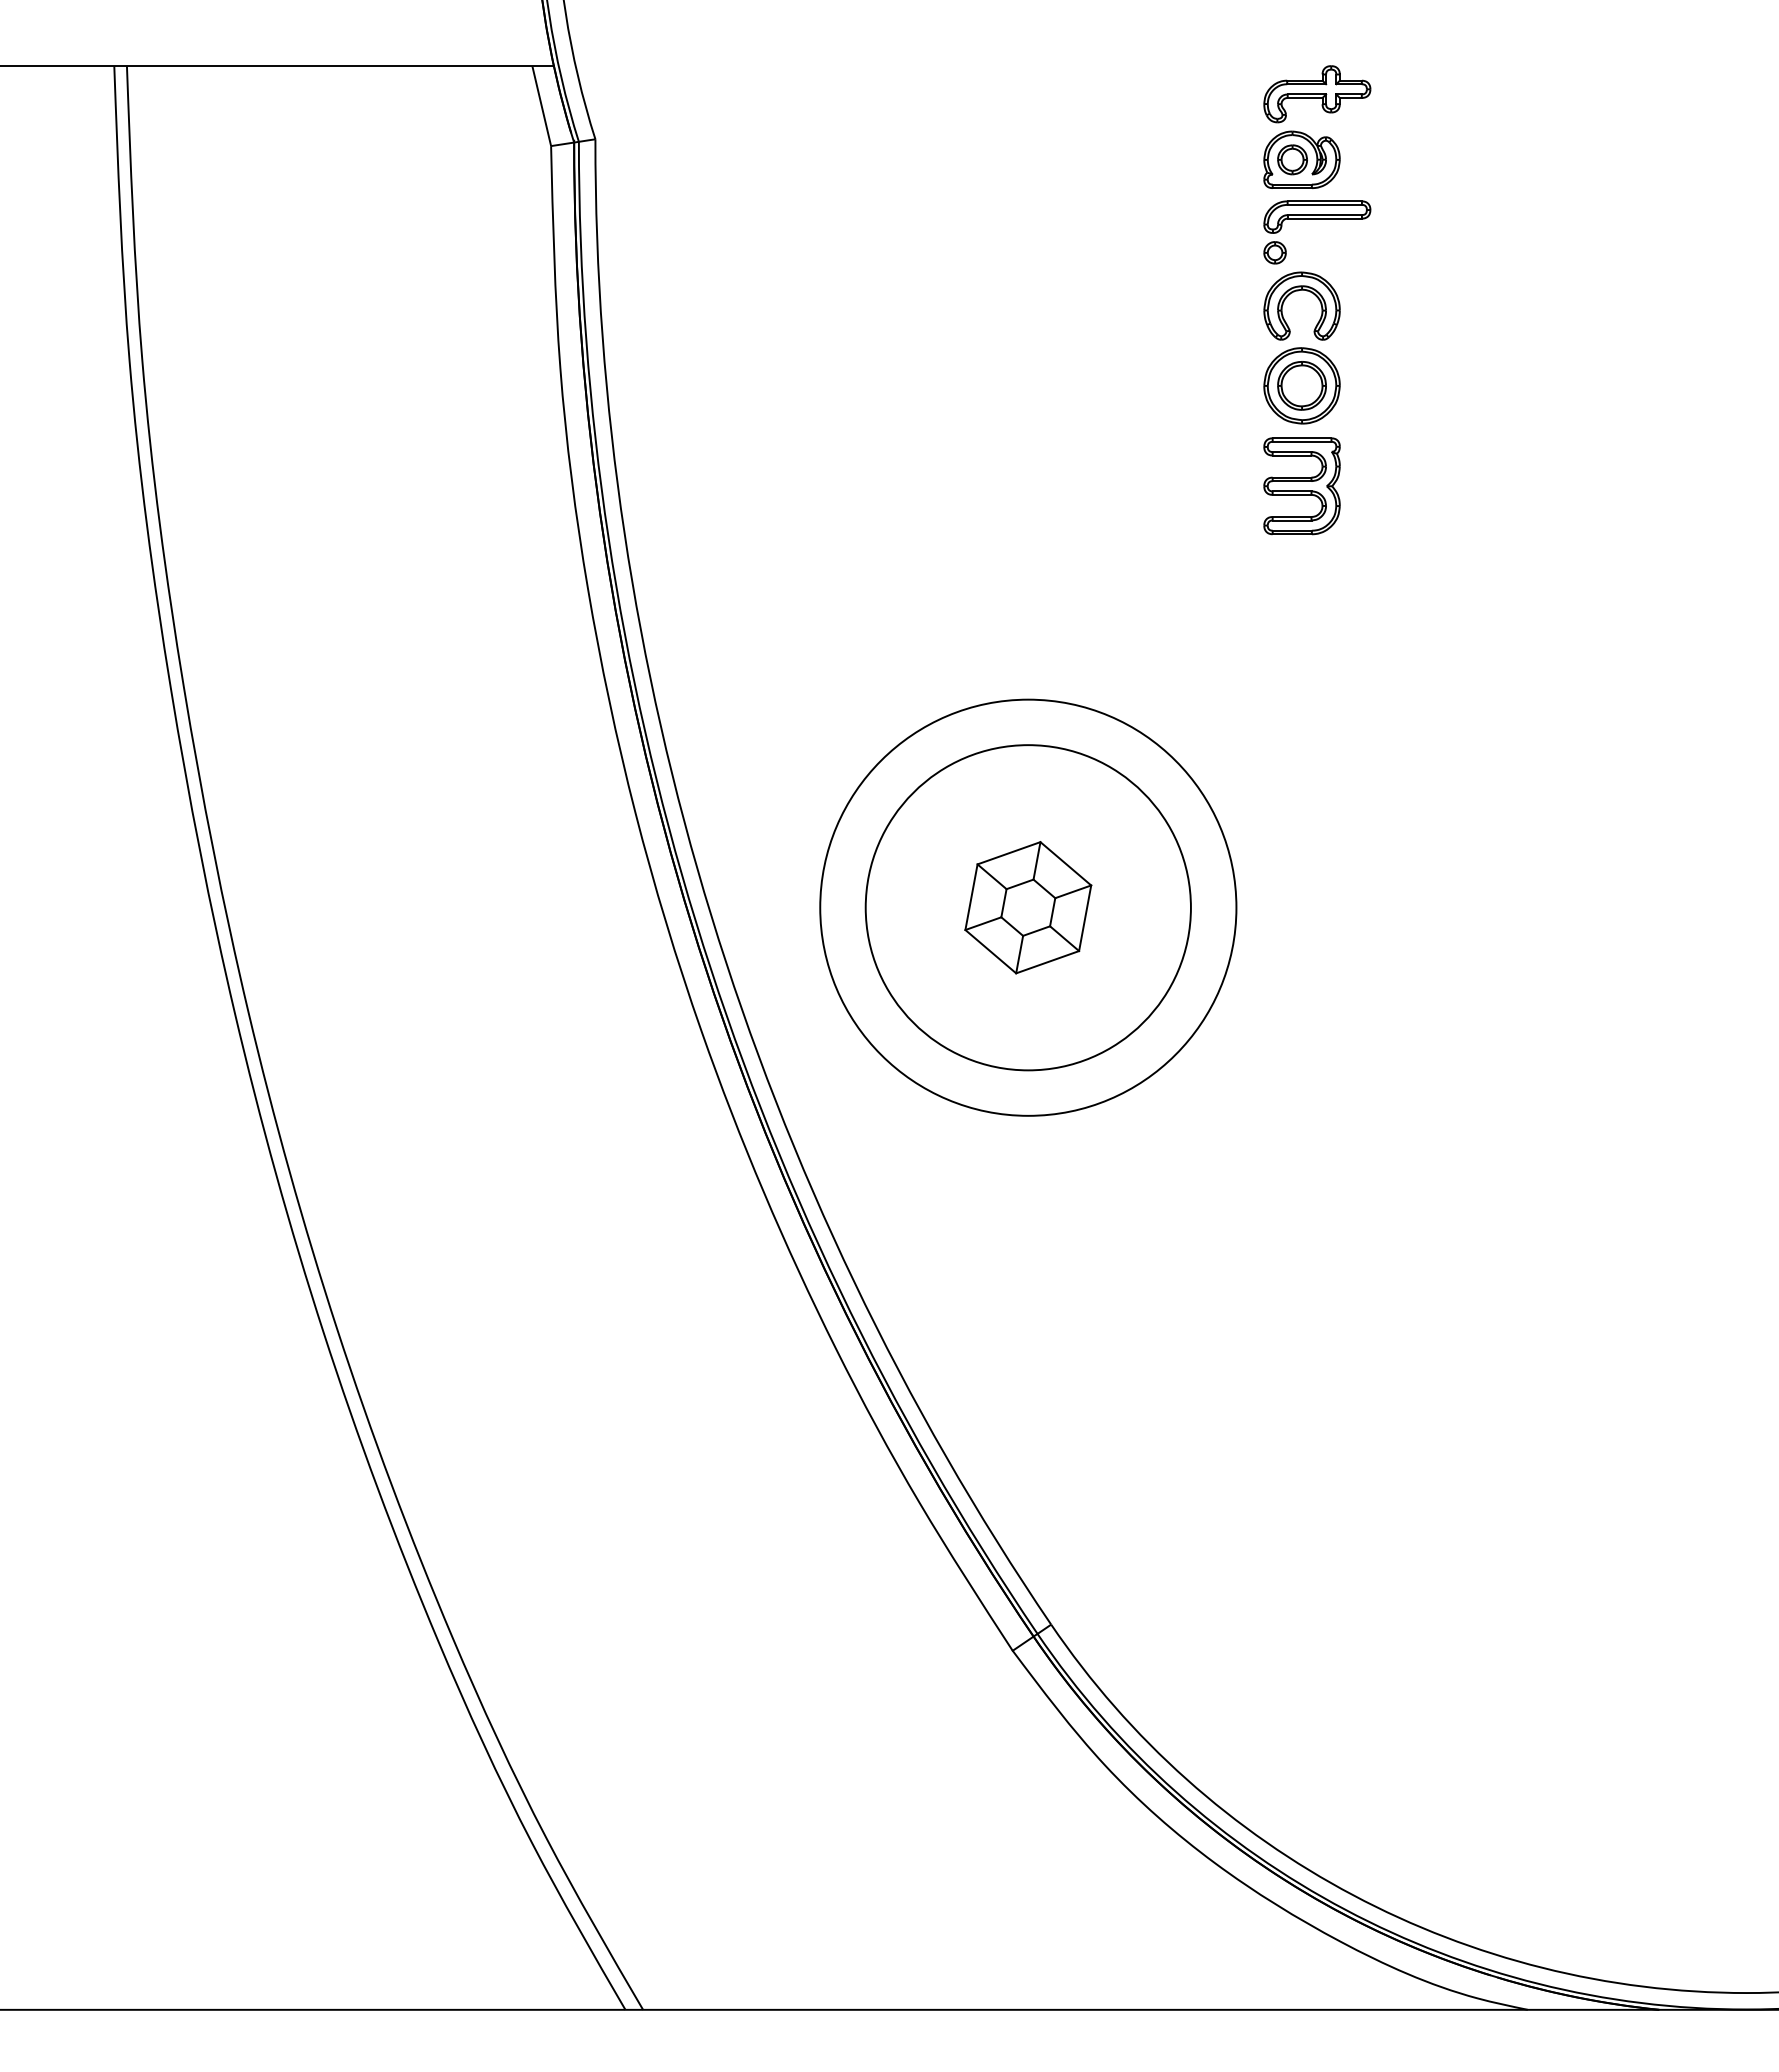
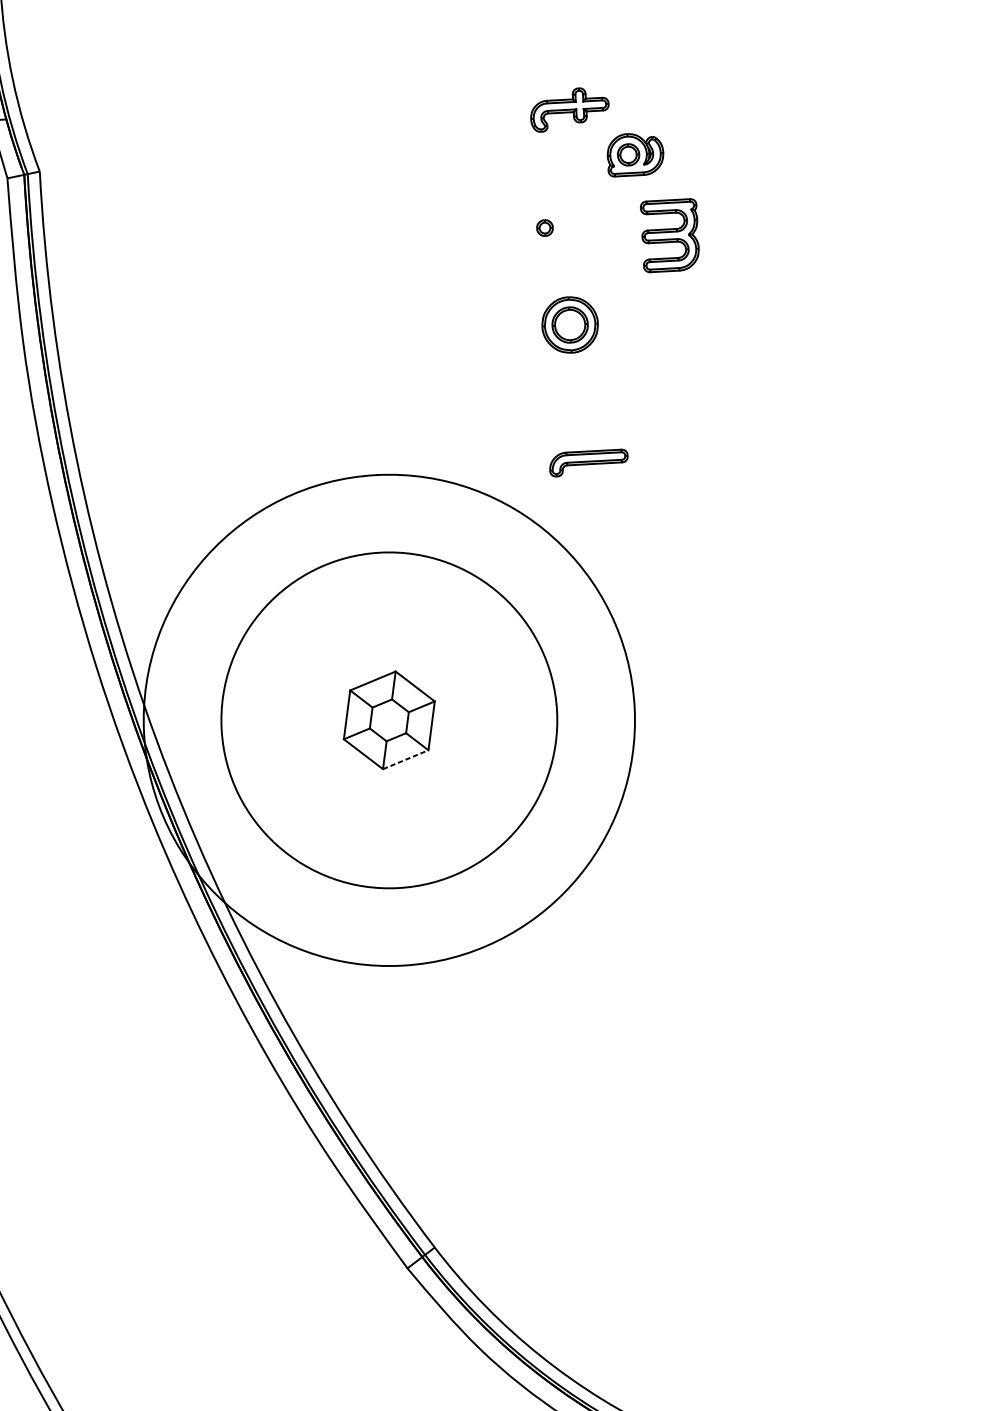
part: (1301, 159) -> (635, 154), moved
part: (1317, 216) -> (589, 462), moved
part: (1298, 291) -> (563, 255), removed
part: (1301, 486) -> (669, 235), moved
circle: (1027, 907) -> (388, 720), size x1.4
circle: (1028, 907) -> (389, 720), size x1.6
line: (1048, 962) -> (406, 759), solid -> dashed

